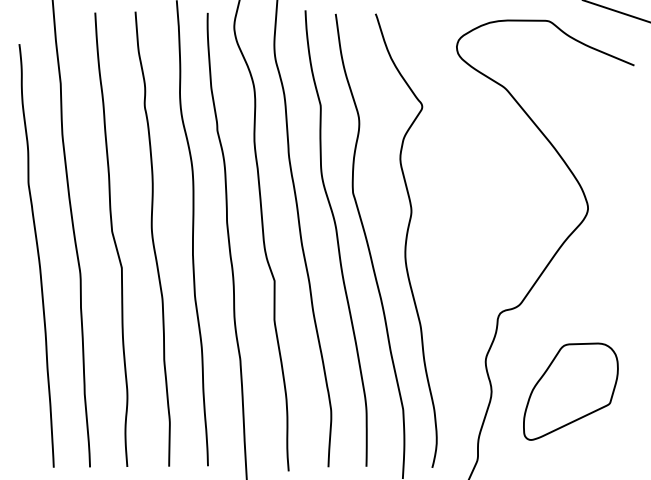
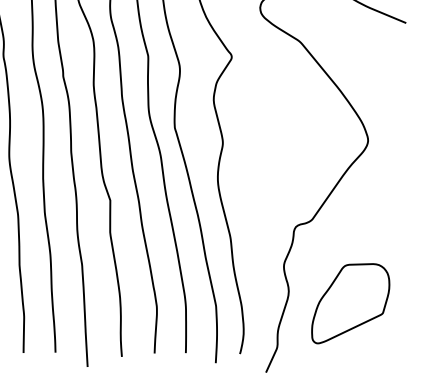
part: (570, 391) -> (350, 303), moved

